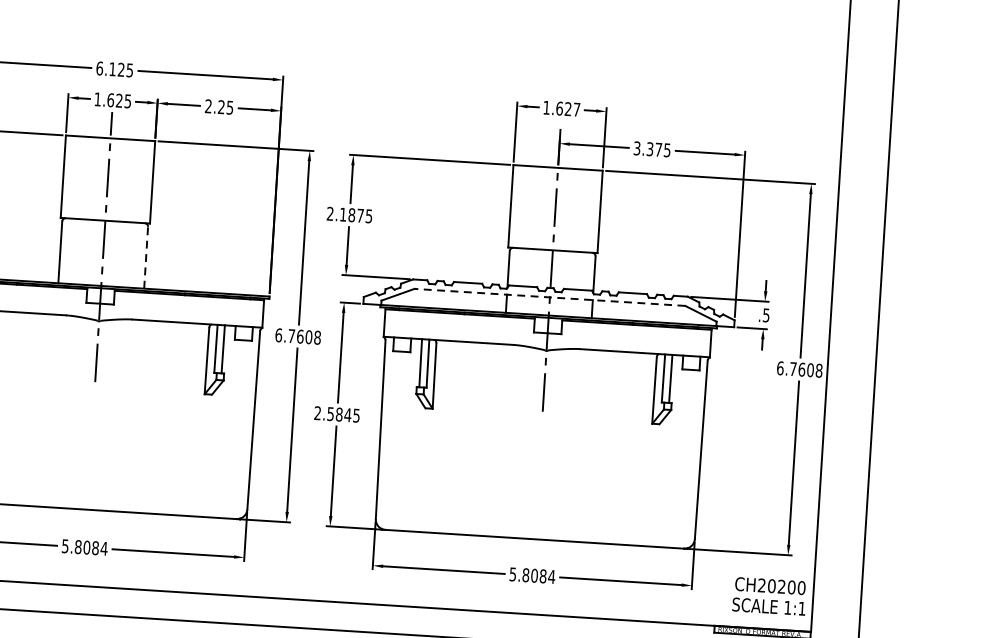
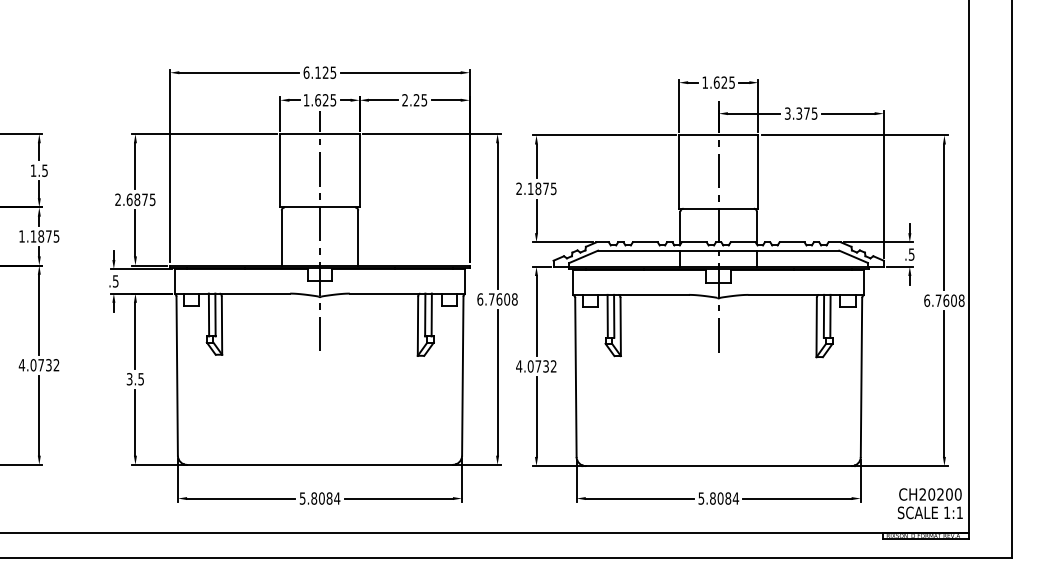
text: (576, 109) -> (731, 82), 1.627 -> 1.625
line: (146, 258) -> (358, 238), dashed -> solid
line: (549, 297) -> (718, 250), dashed -> solid
text: (337, 414) -> (536, 366), 2.5845 -> 4.0732

